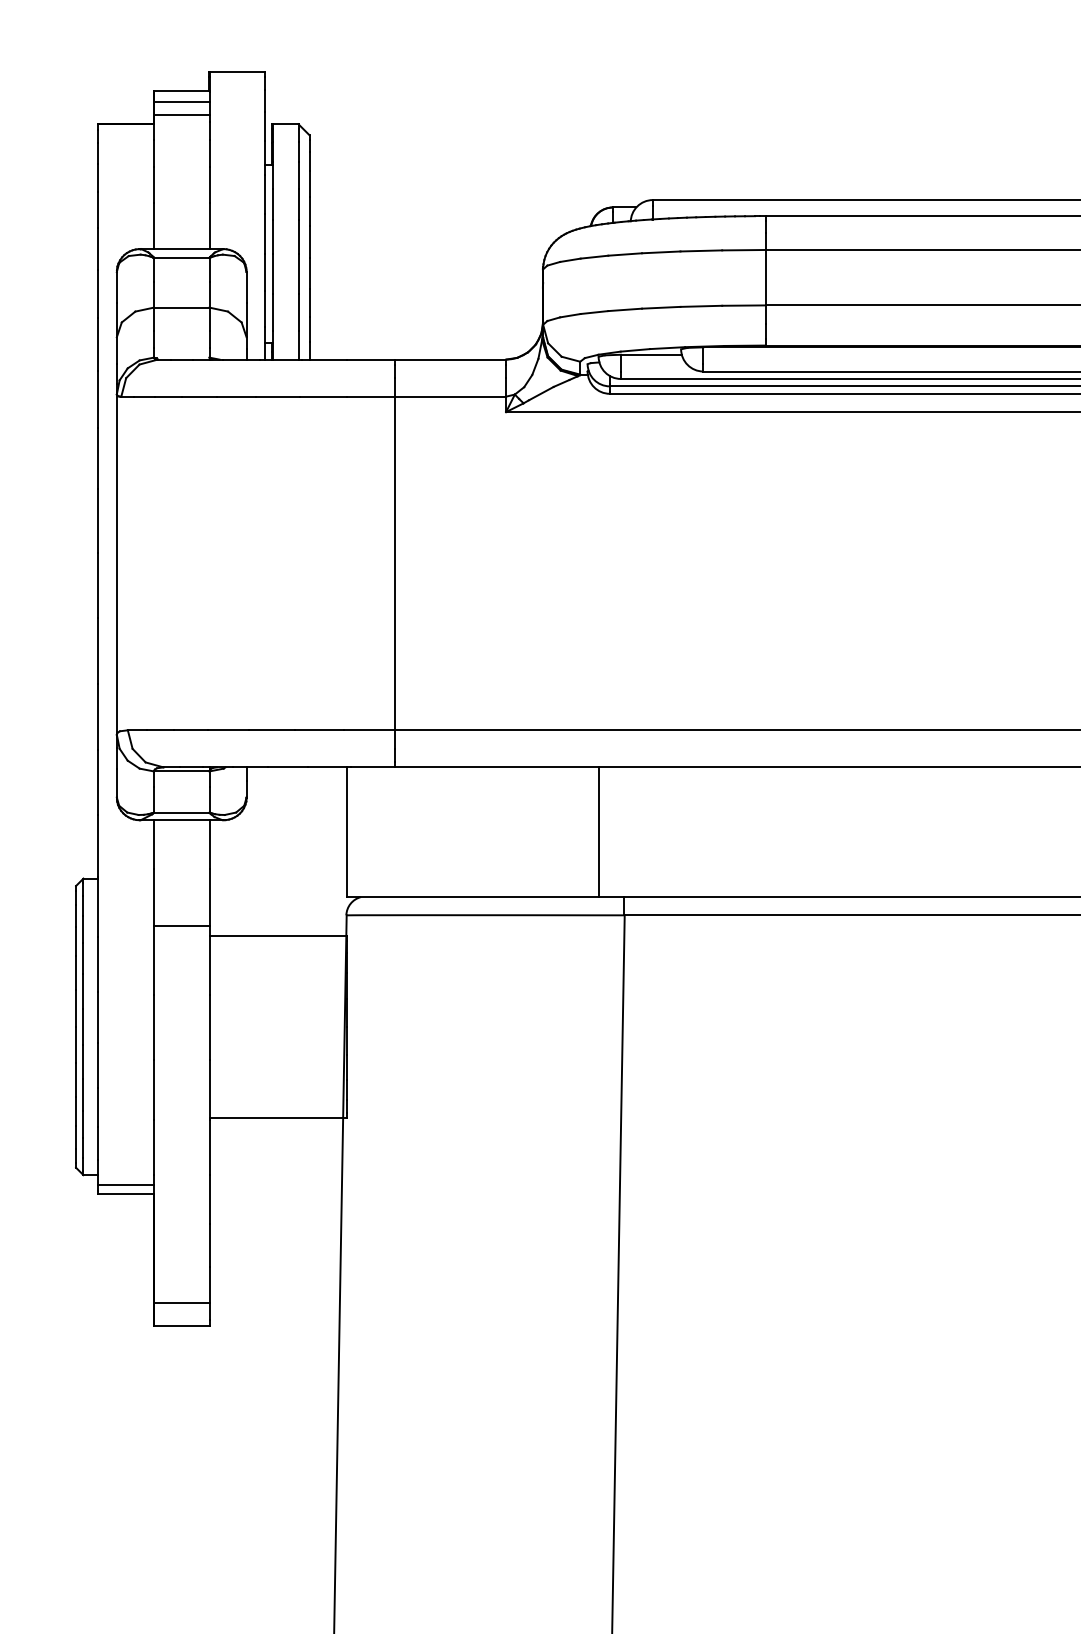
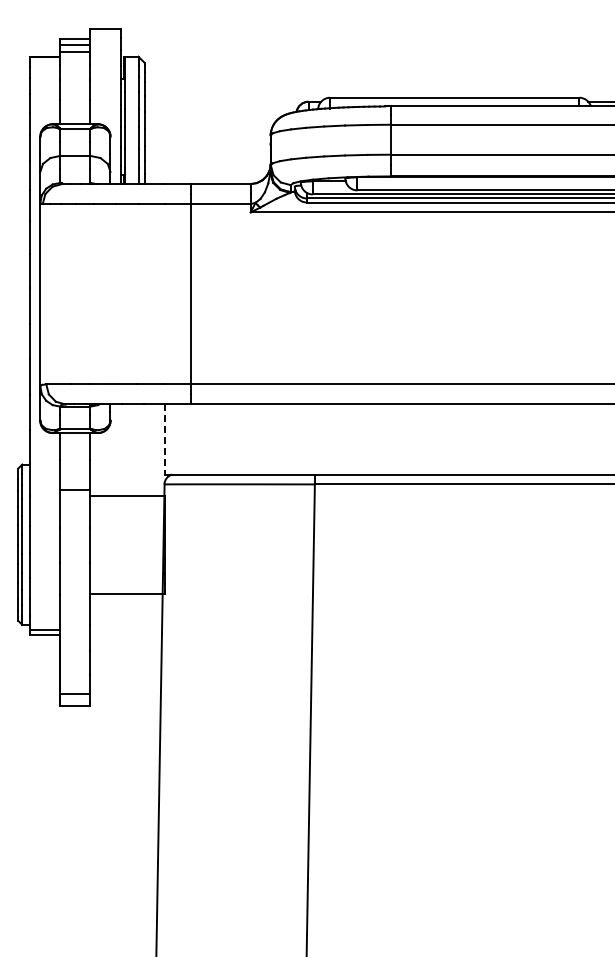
line: (598, 832) -> (300, 439), removed
line: (346, 834) -> (164, 440), solid -> dashed

